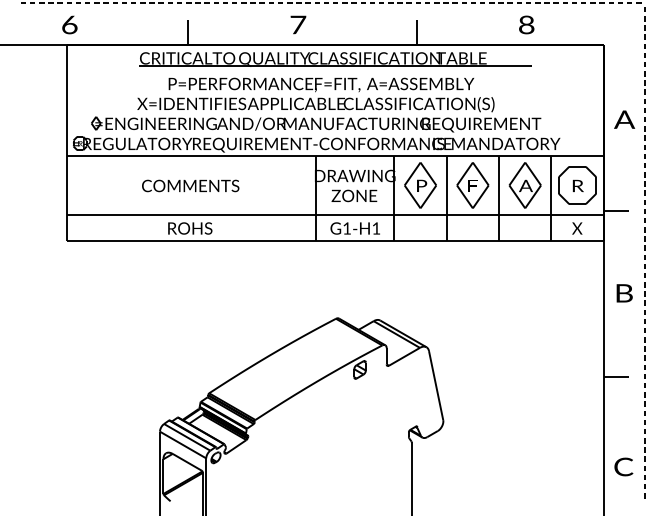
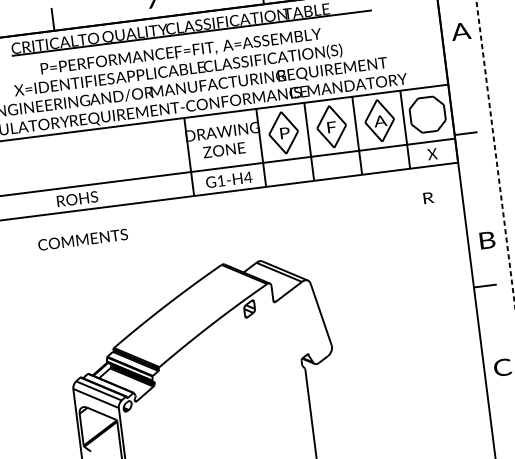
text: (624, 119) -> (460, 31), moved
text: (190, 185) -> (82, 239), moved
text: (577, 185) -> (427, 197), moved
text: (375, 228) -> (247, 177), G1-H1 -> G1-H4
text: (624, 293) -> (487, 240), moved

